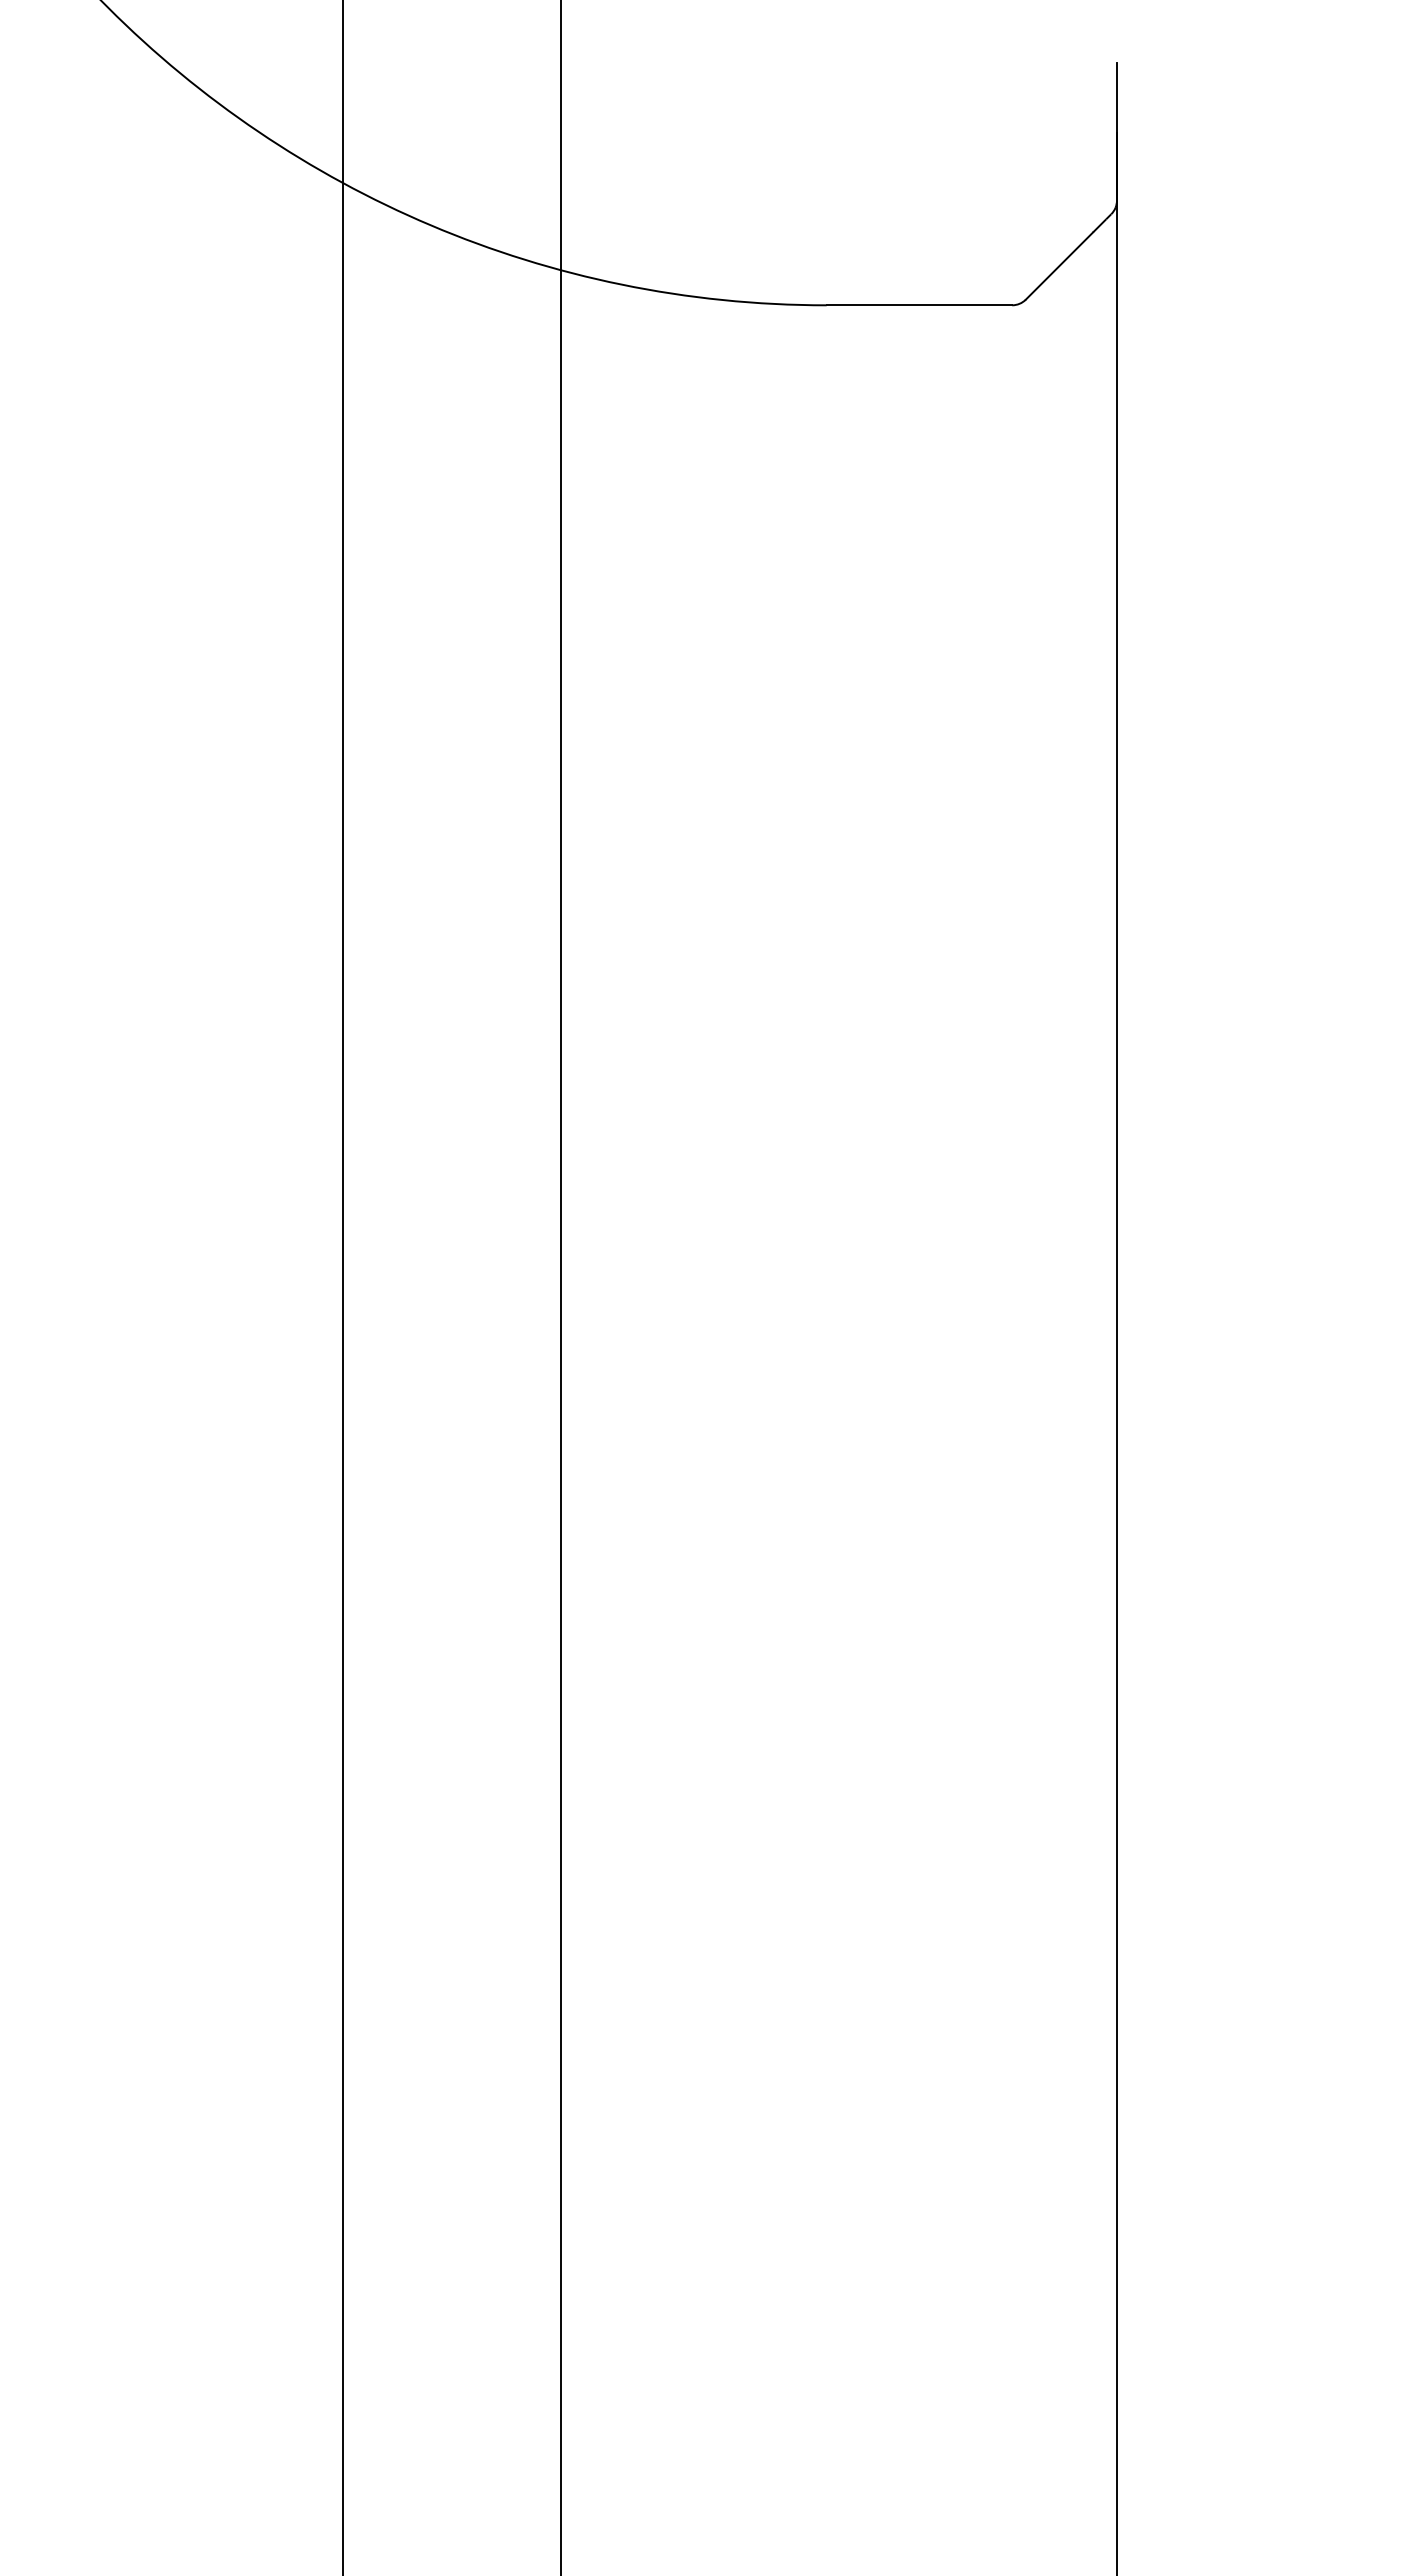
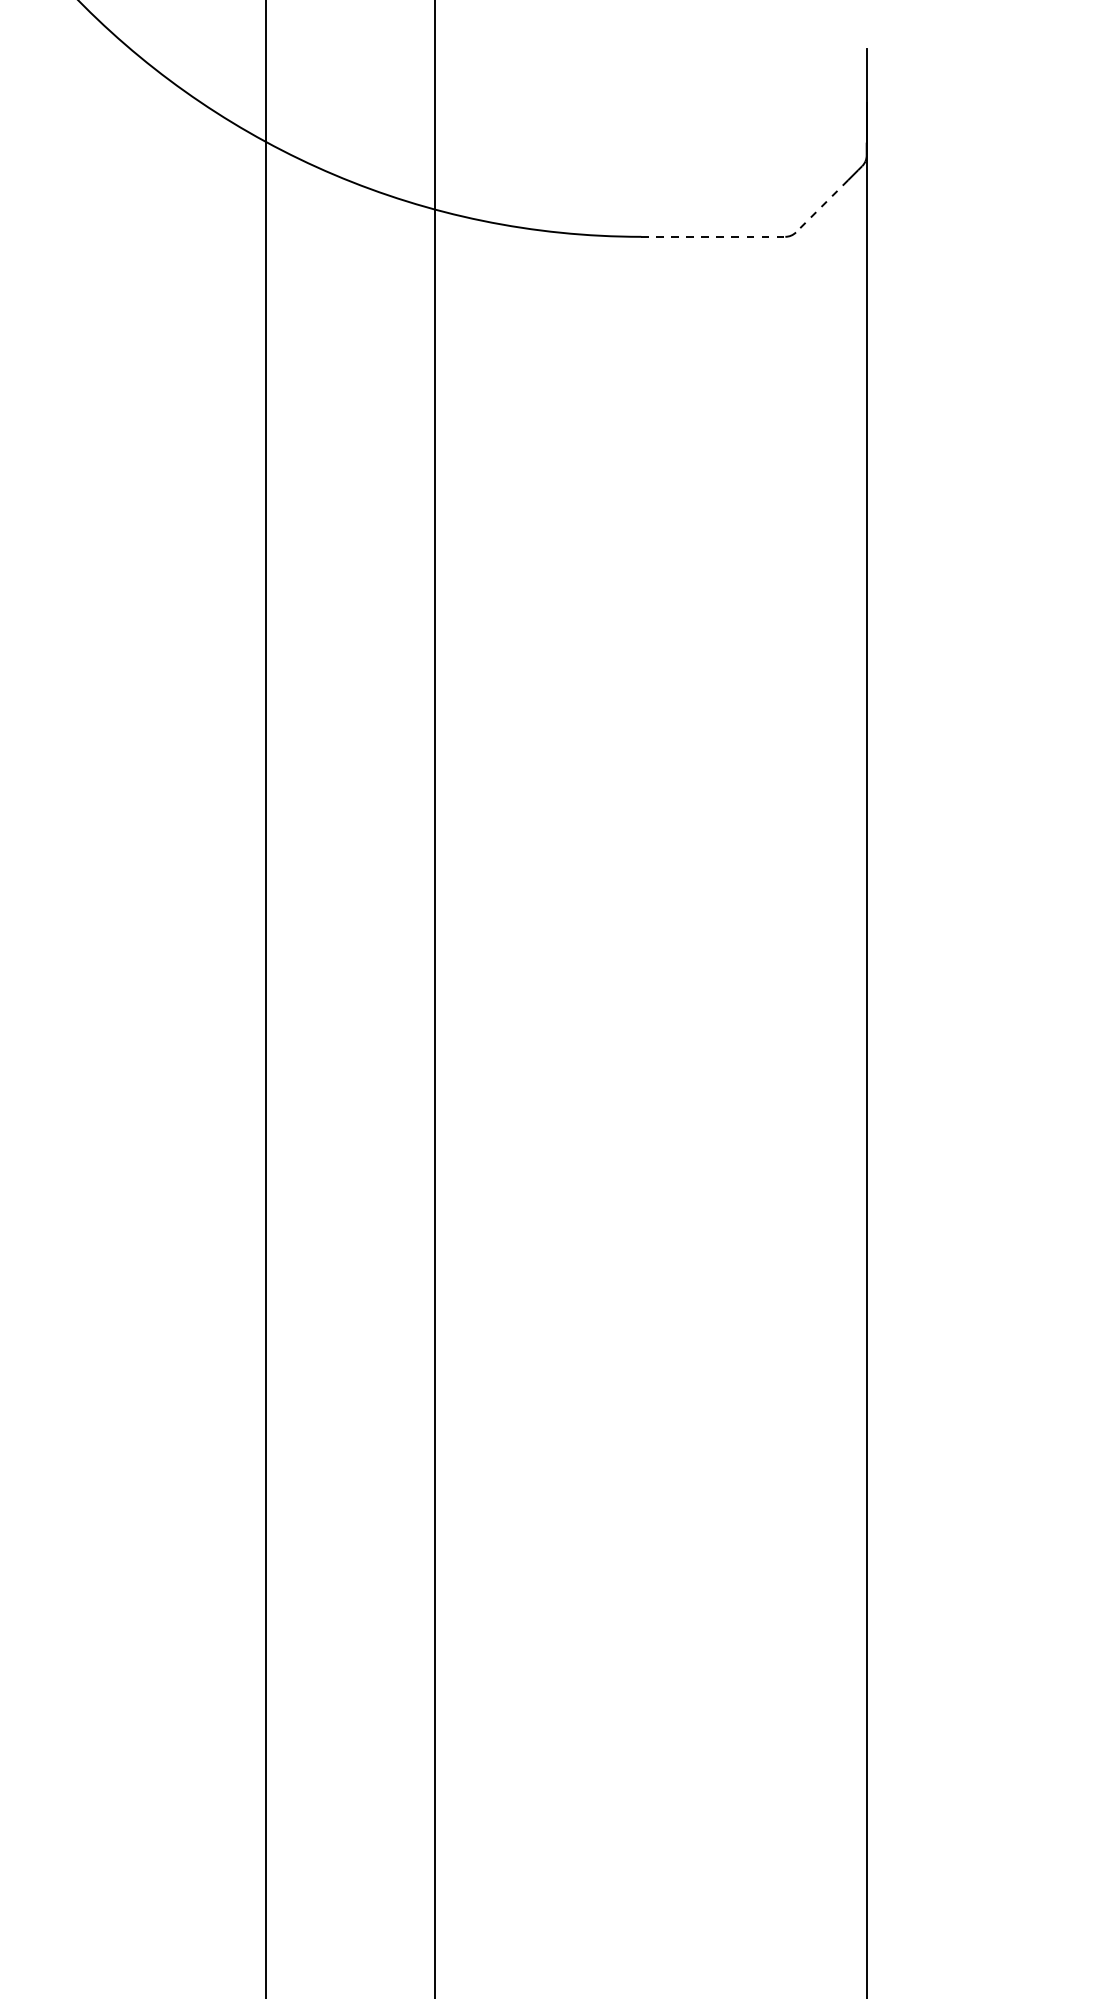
line: (1059, 266) -> (822, 206), solid -> dashed
line: (919, 305) -> (713, 236), solid -> dashed

